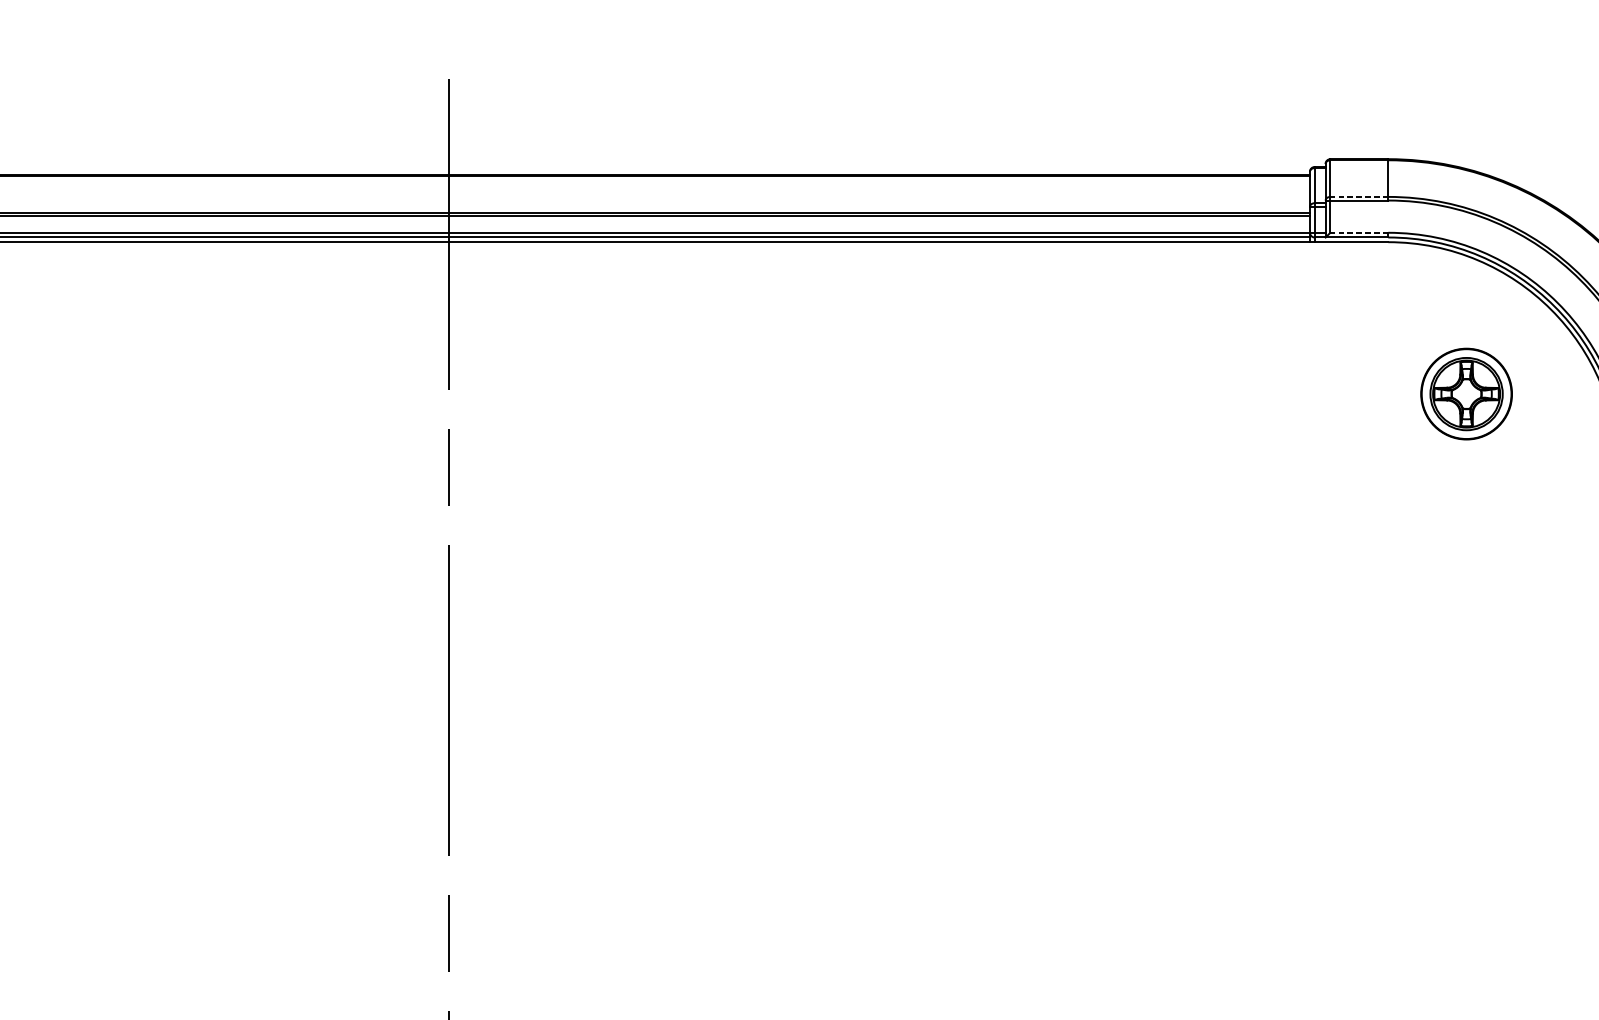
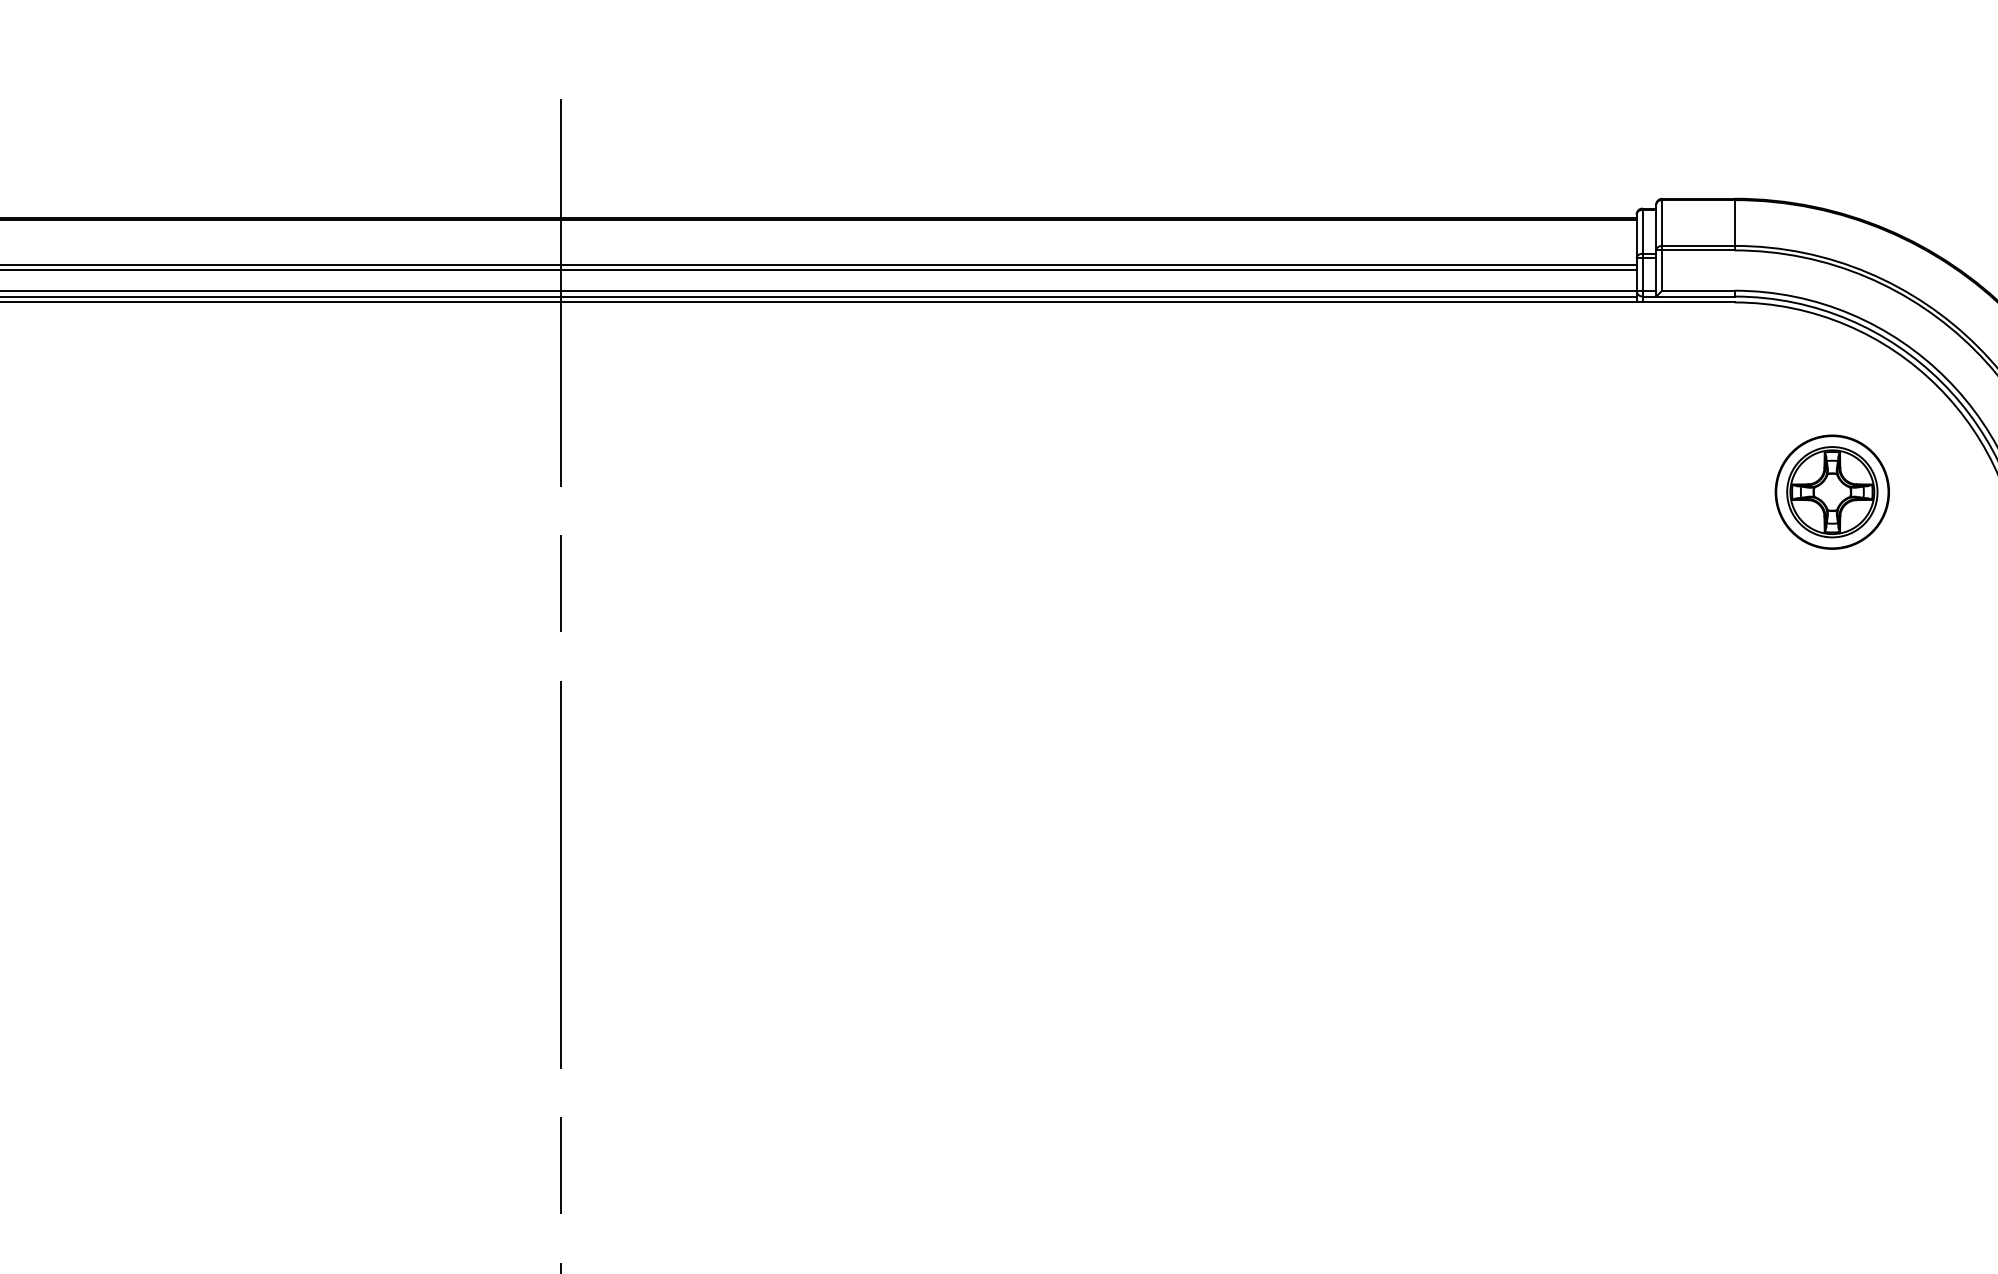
line: (1358, 196) -> (1697, 245), dashed -> solid
line: (1358, 232) -> (1697, 290), dashed -> solid

